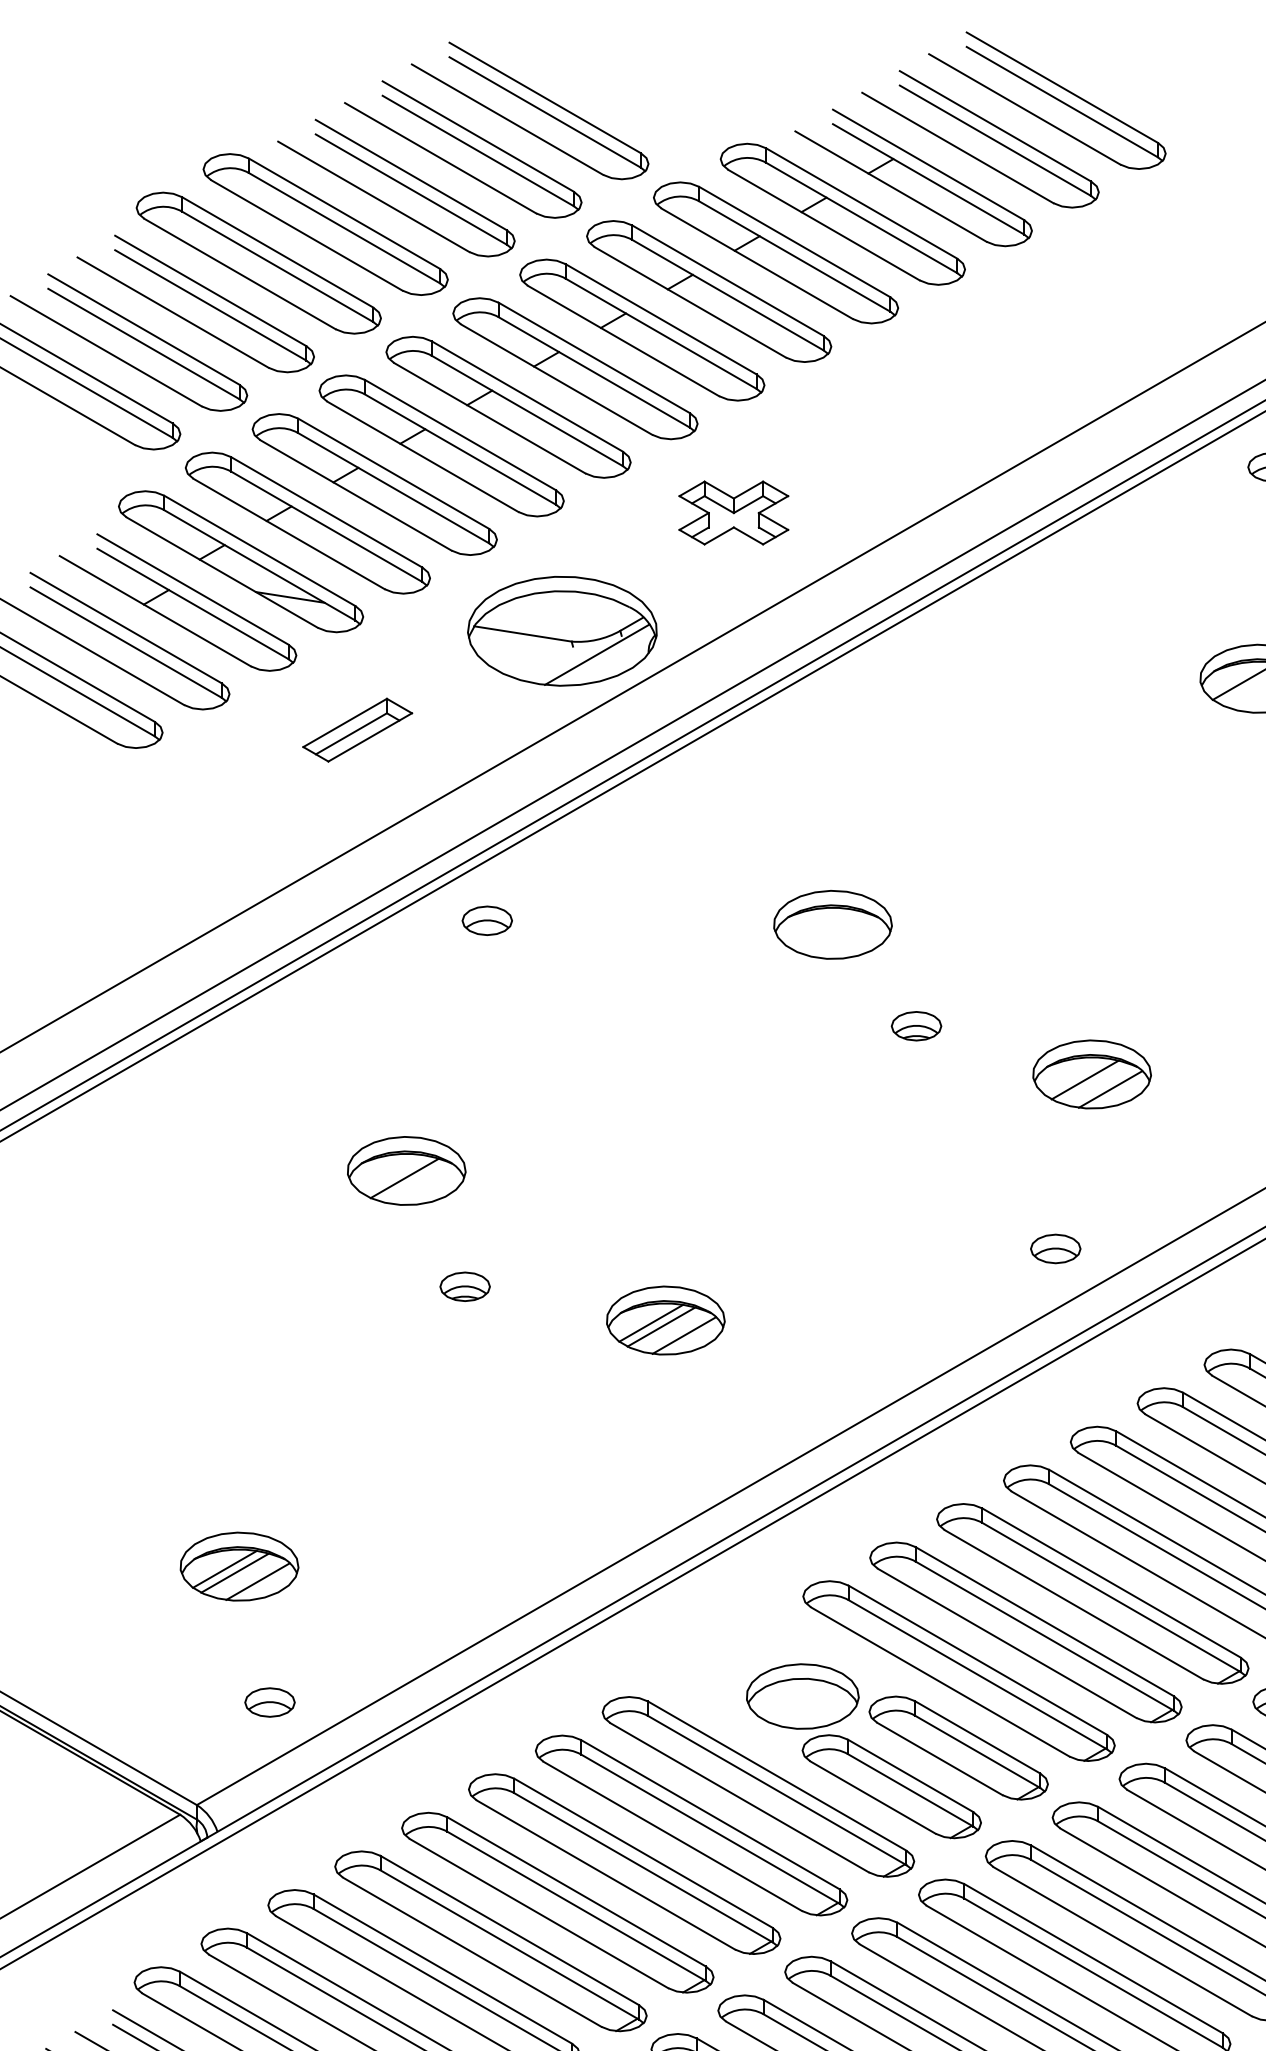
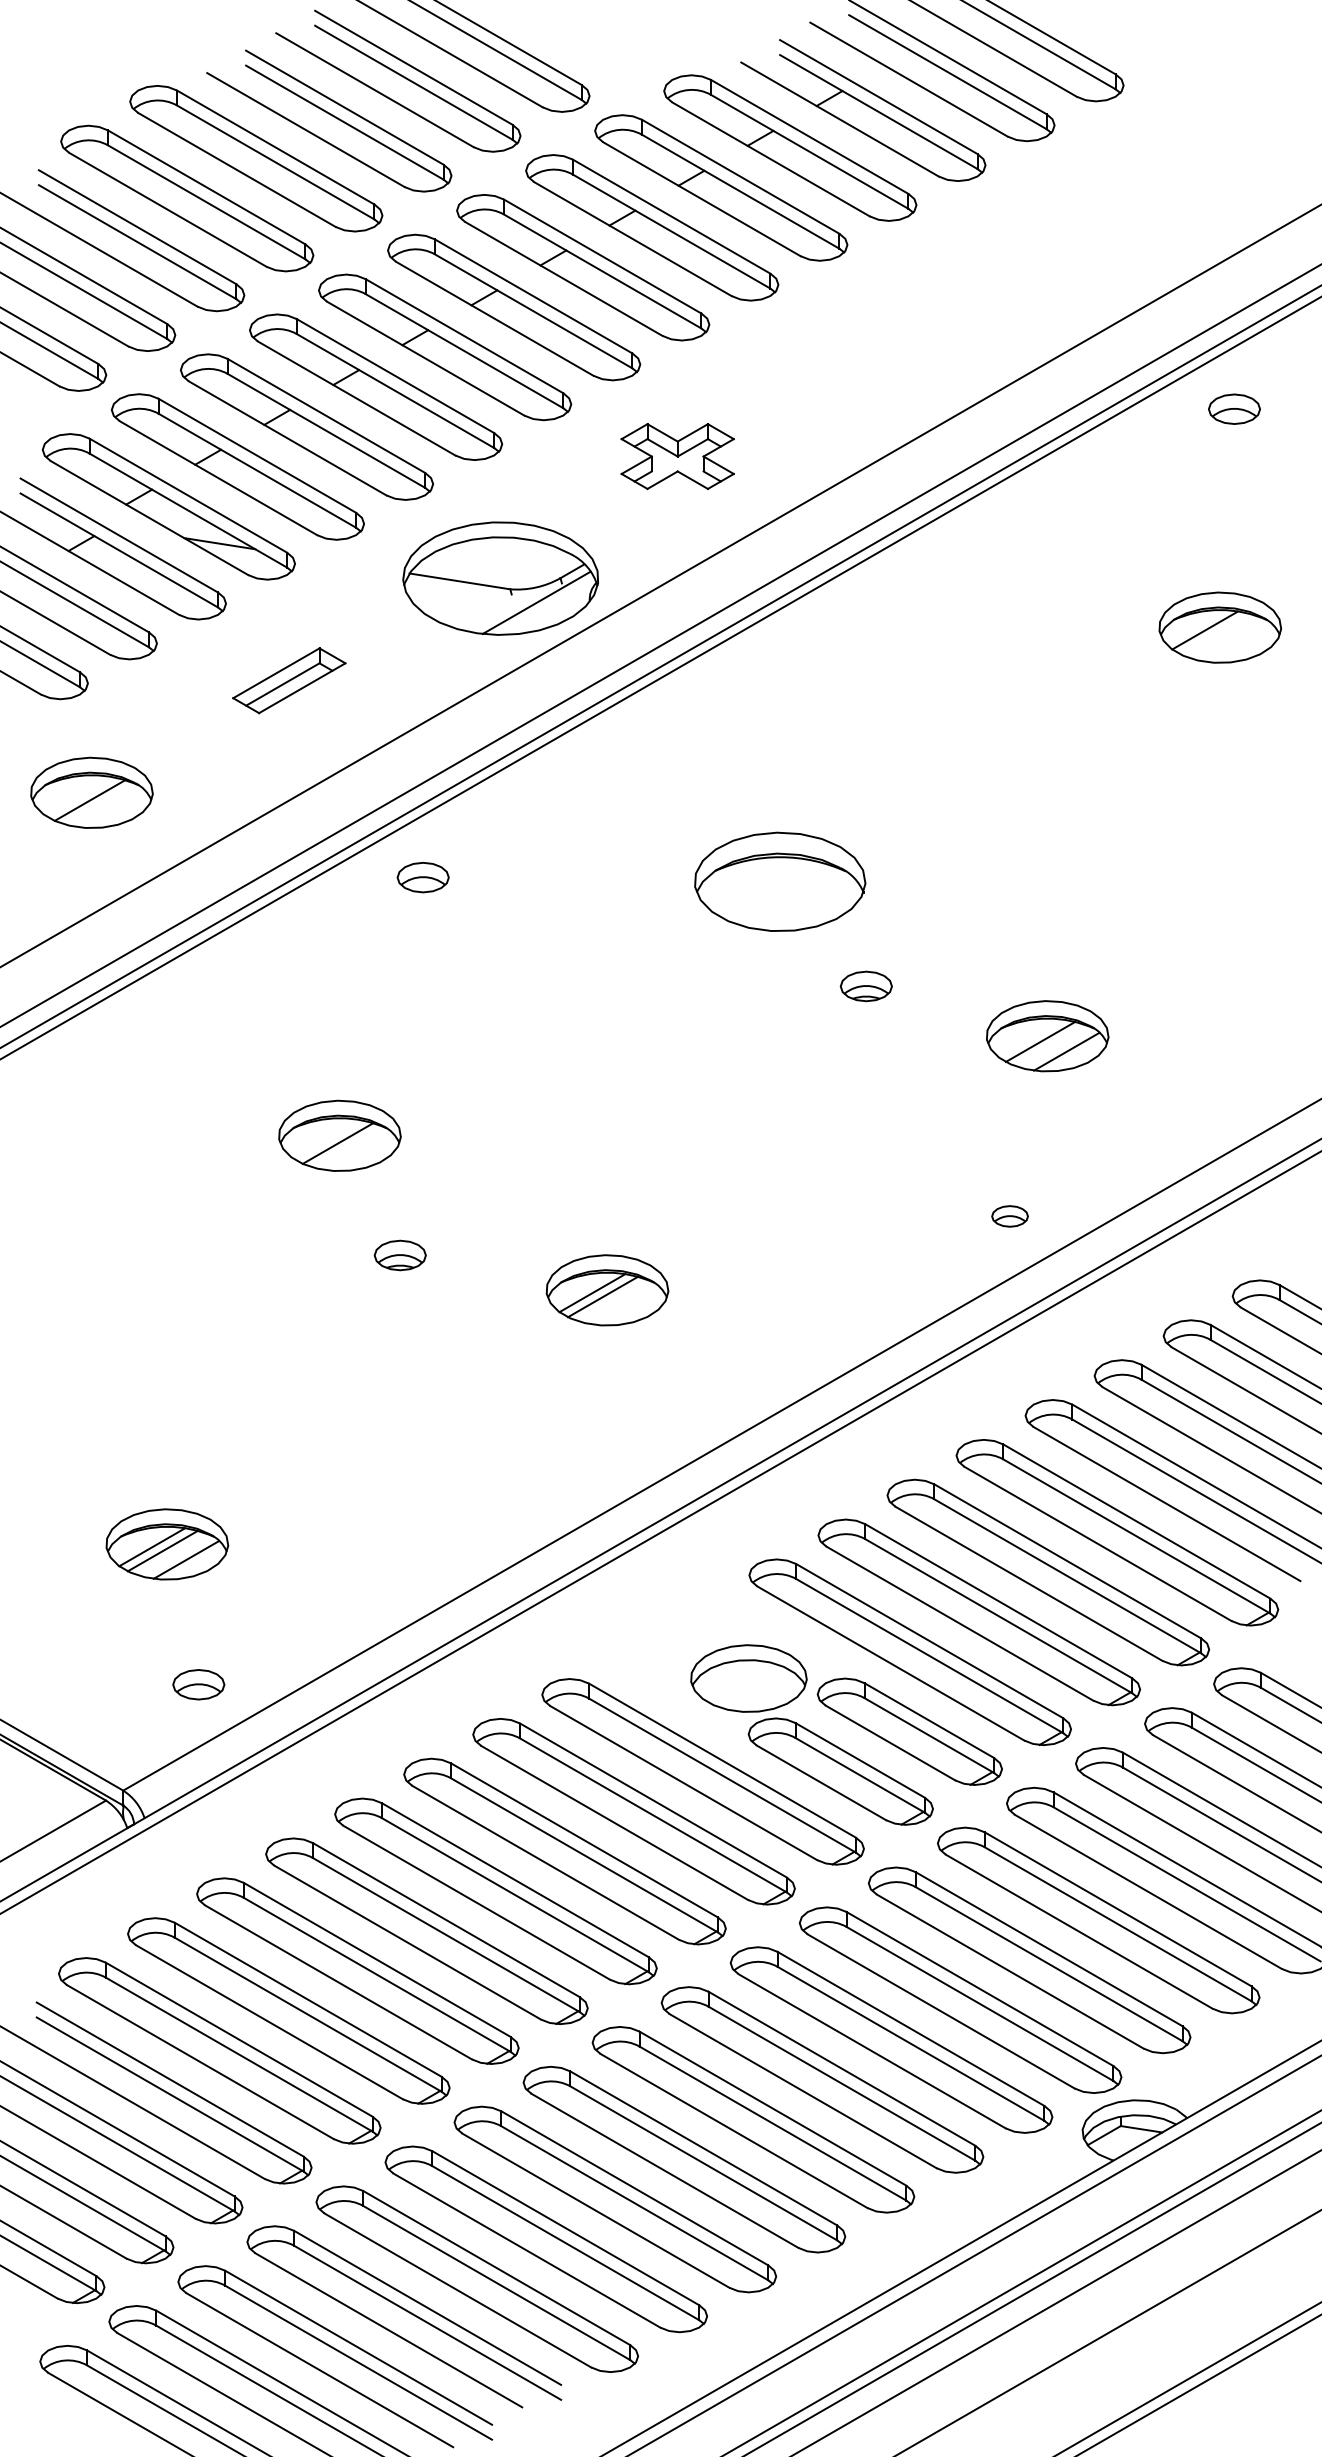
part: (166, 838) -> (91, 792), added
part: (832, 924) -> (779, 881), size x1.4
part: (1055, 1249) -> (1009, 1216), size x0.7
line: (684, 1335) -> (626, 1305), removed

